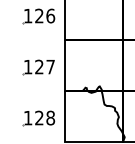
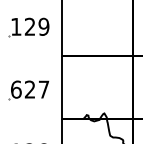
text: (50, 15) -> (43, 26), 126 -> 129
text: (27, 66) -> (15, 88), 127 -> 627

